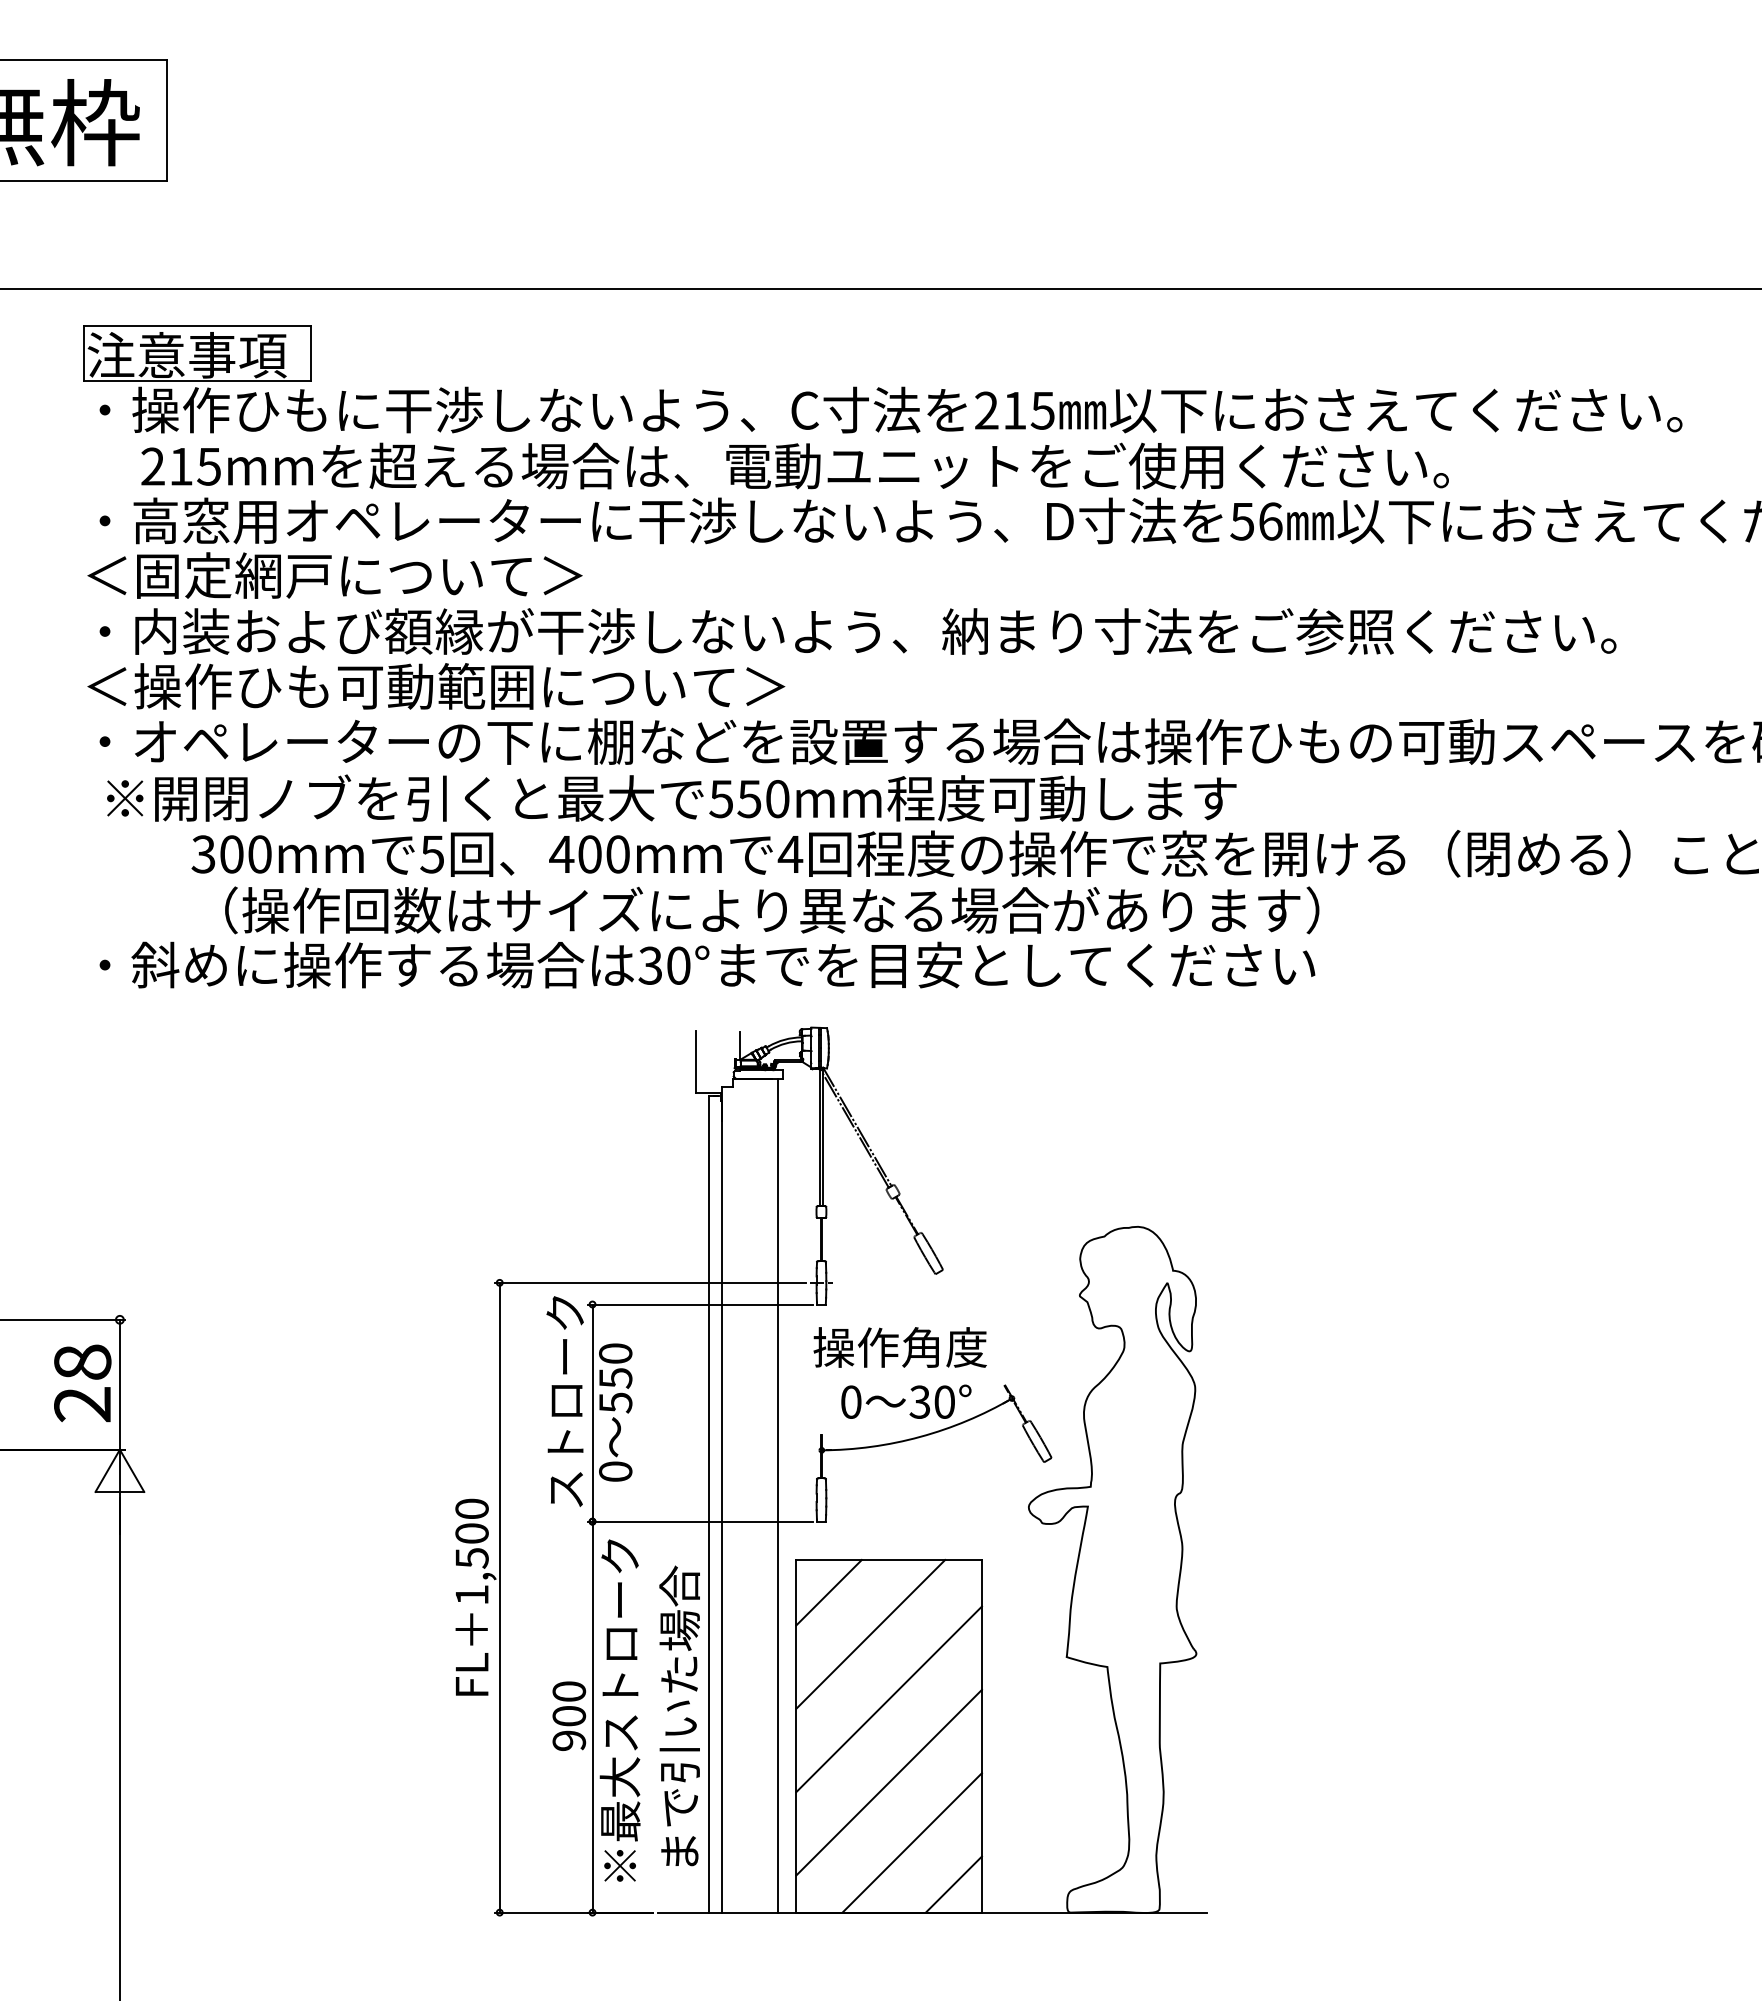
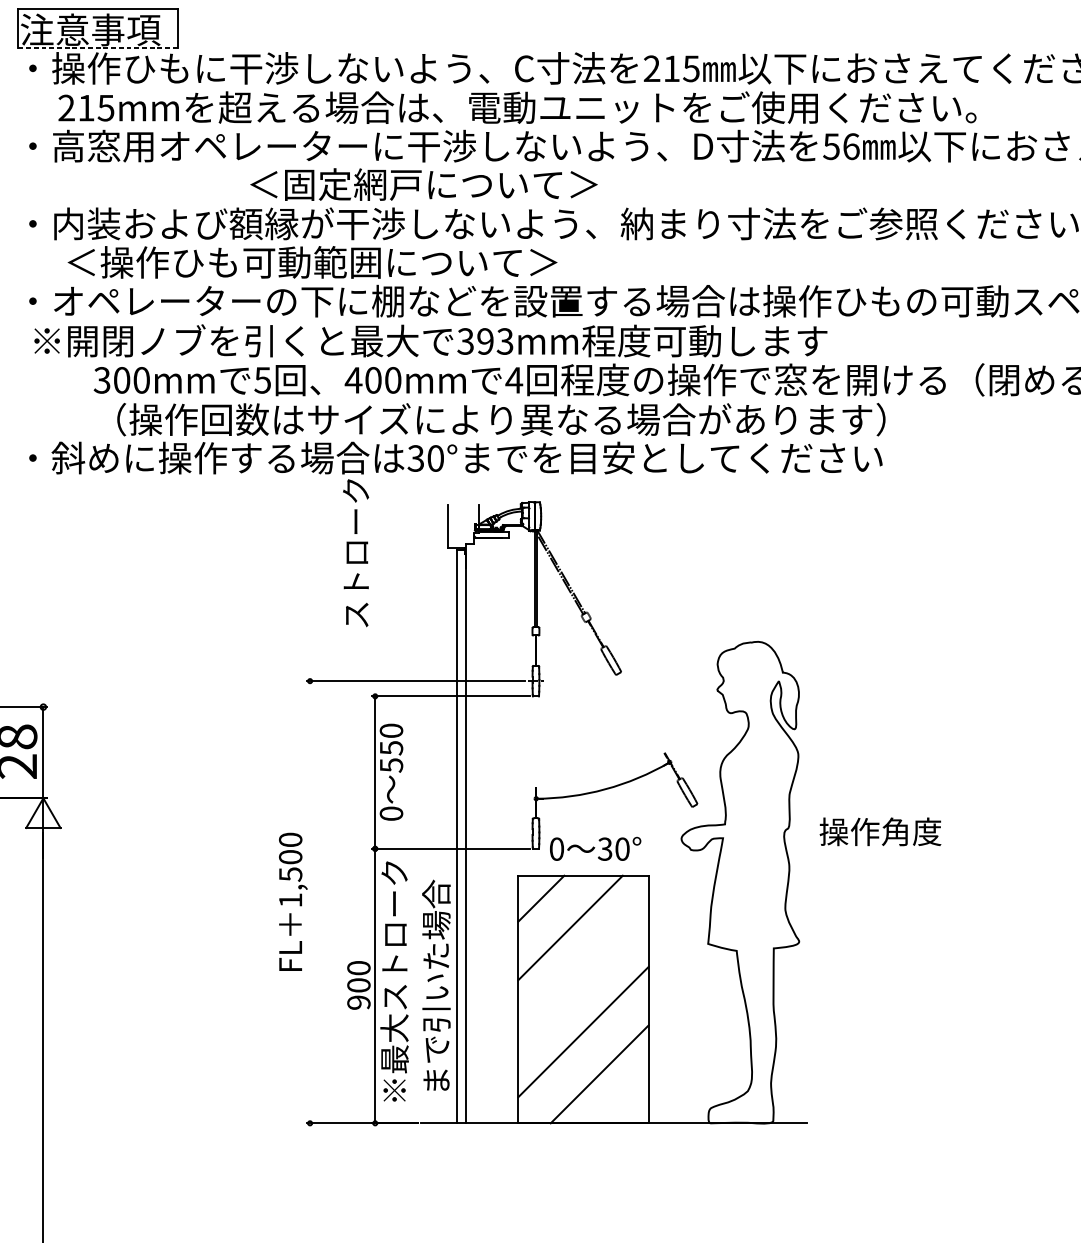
line: (197, 381) -> (97, 48), solid -> dashed
text: (334, 575) -> (423, 184), moved
text: (436, 686) -> (312, 262), moved
text: (749, 799) -> (485, 341), 550mm -> 393mm
text: (899, 1347) -> (880, 831), moved
text: (564, 1401) -> (355, 553), moved
text: (906, 1401) -> (595, 848), moved
line: (777, 1495) -> (505, 830), removed
line: (499, 1597) -> (309, 902), removed
line: (888, 1699) -> (583, 973), removed
line: (953, 1884) -> (628, 1103), removed

